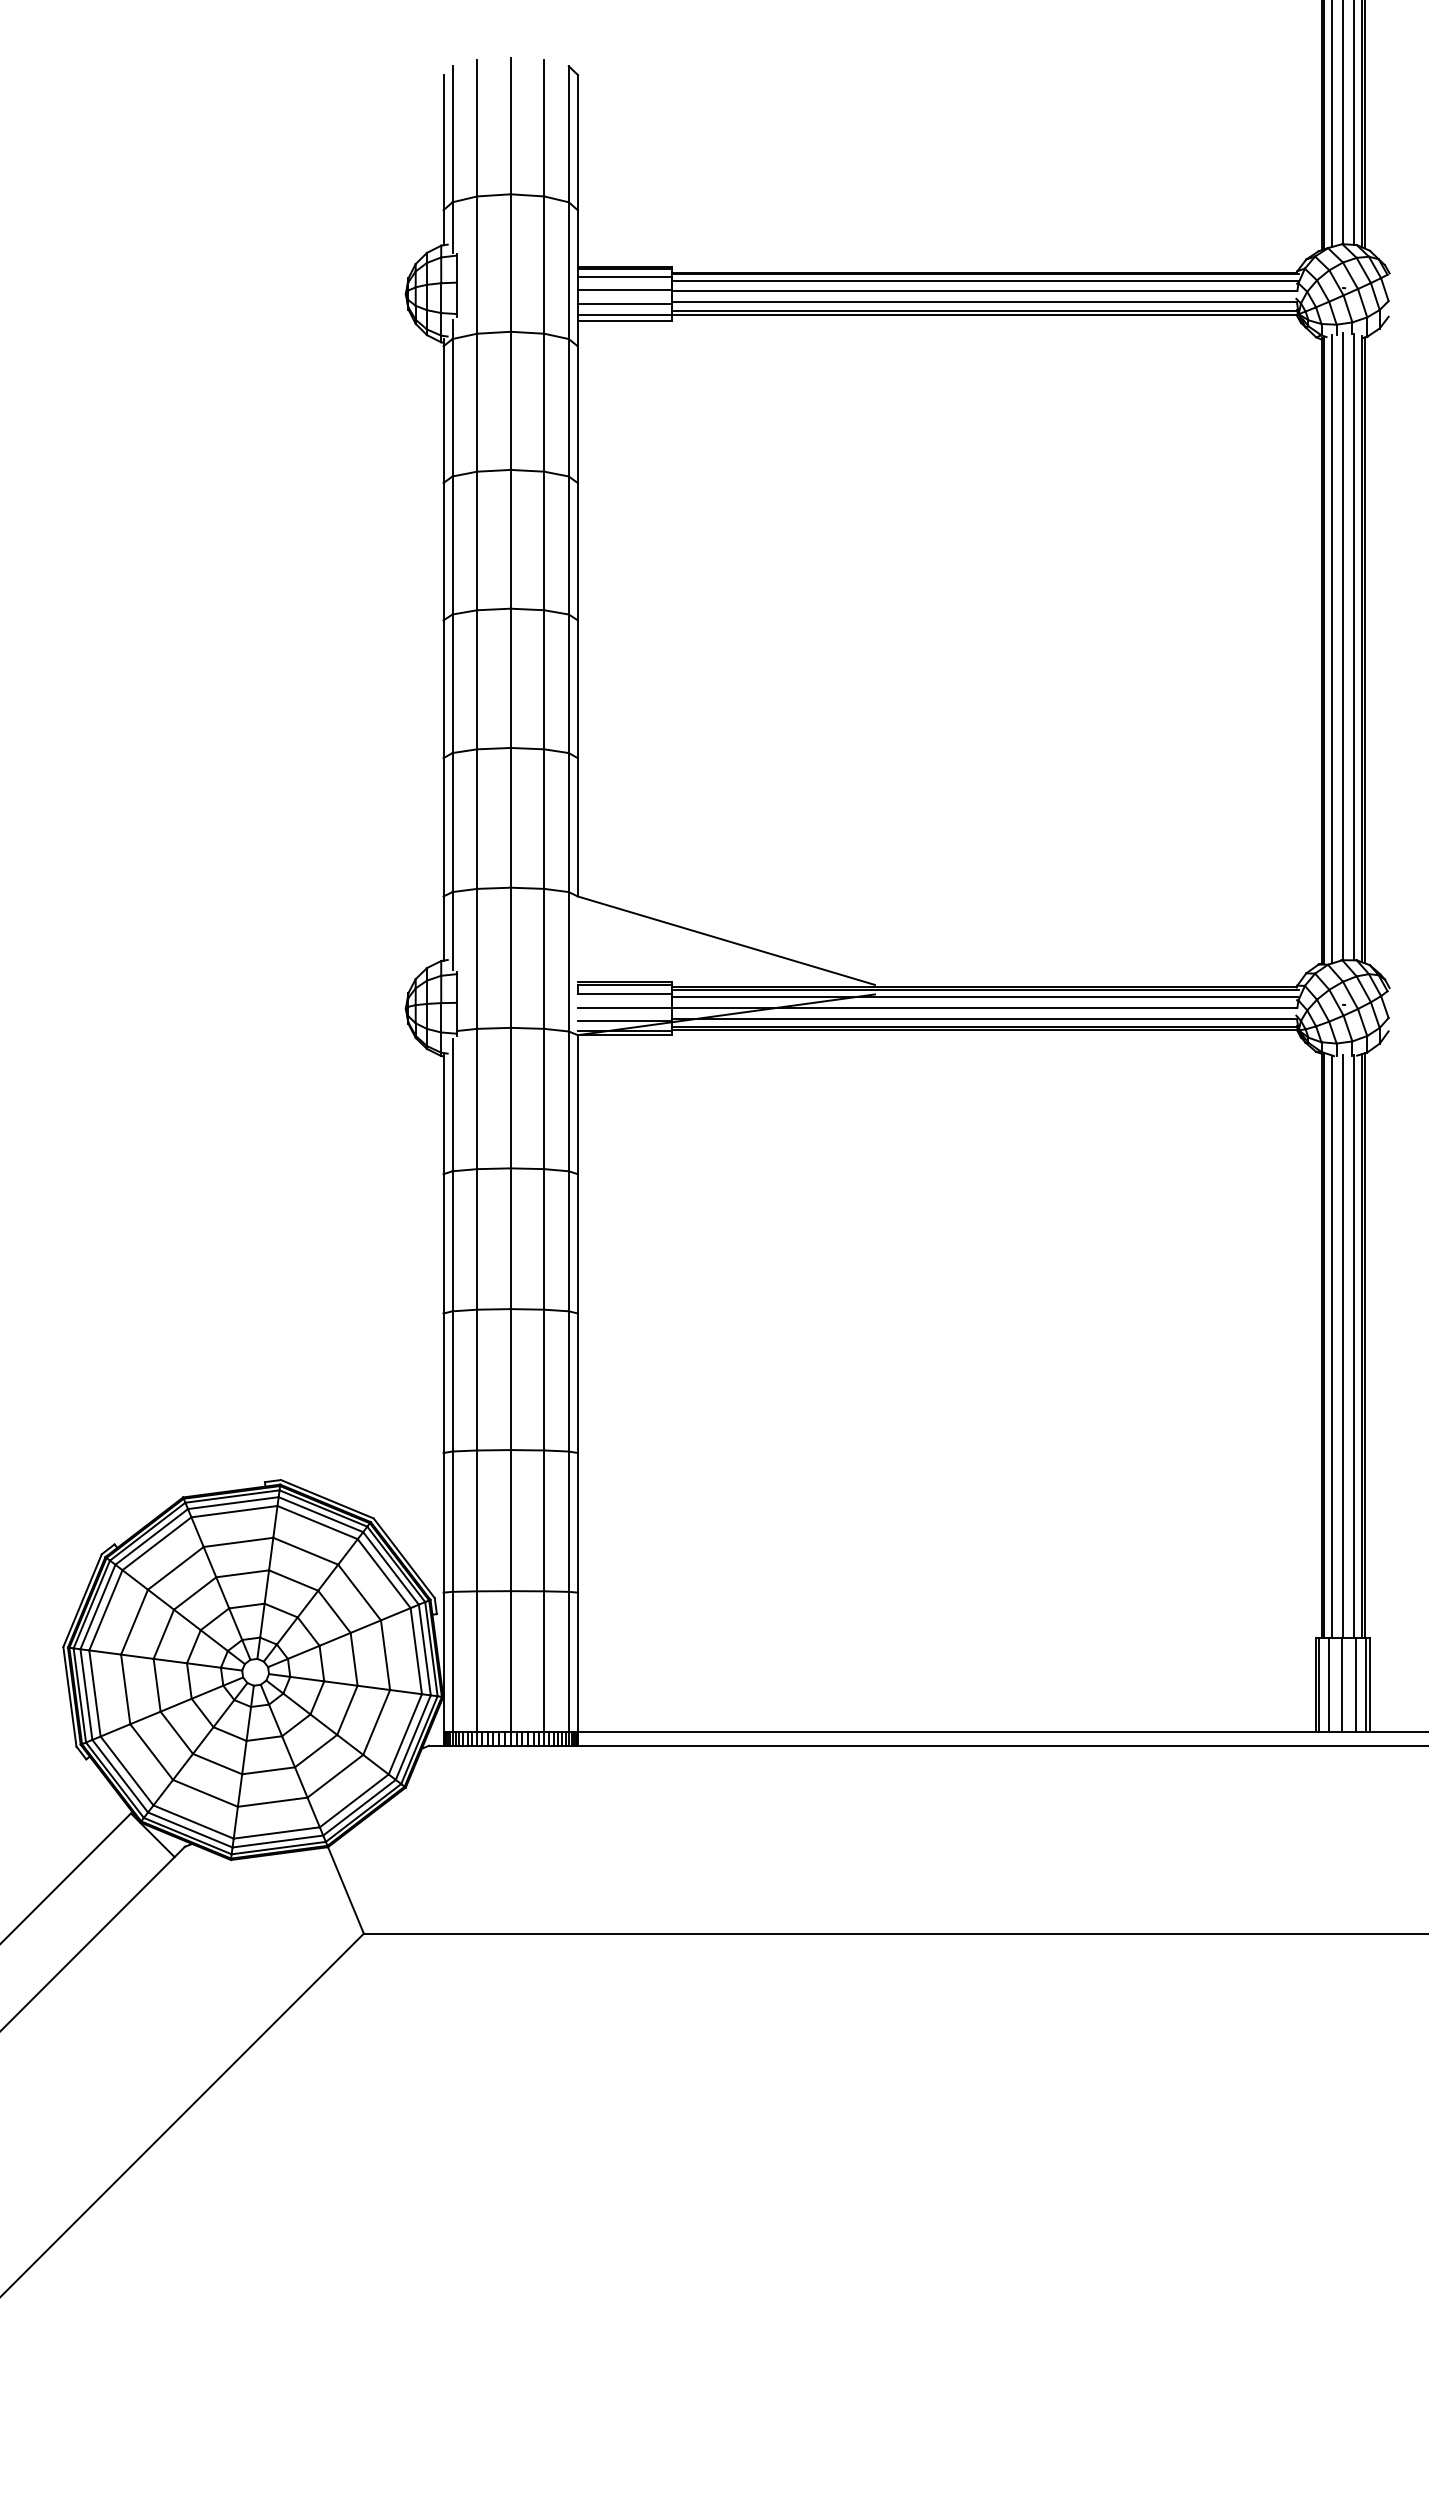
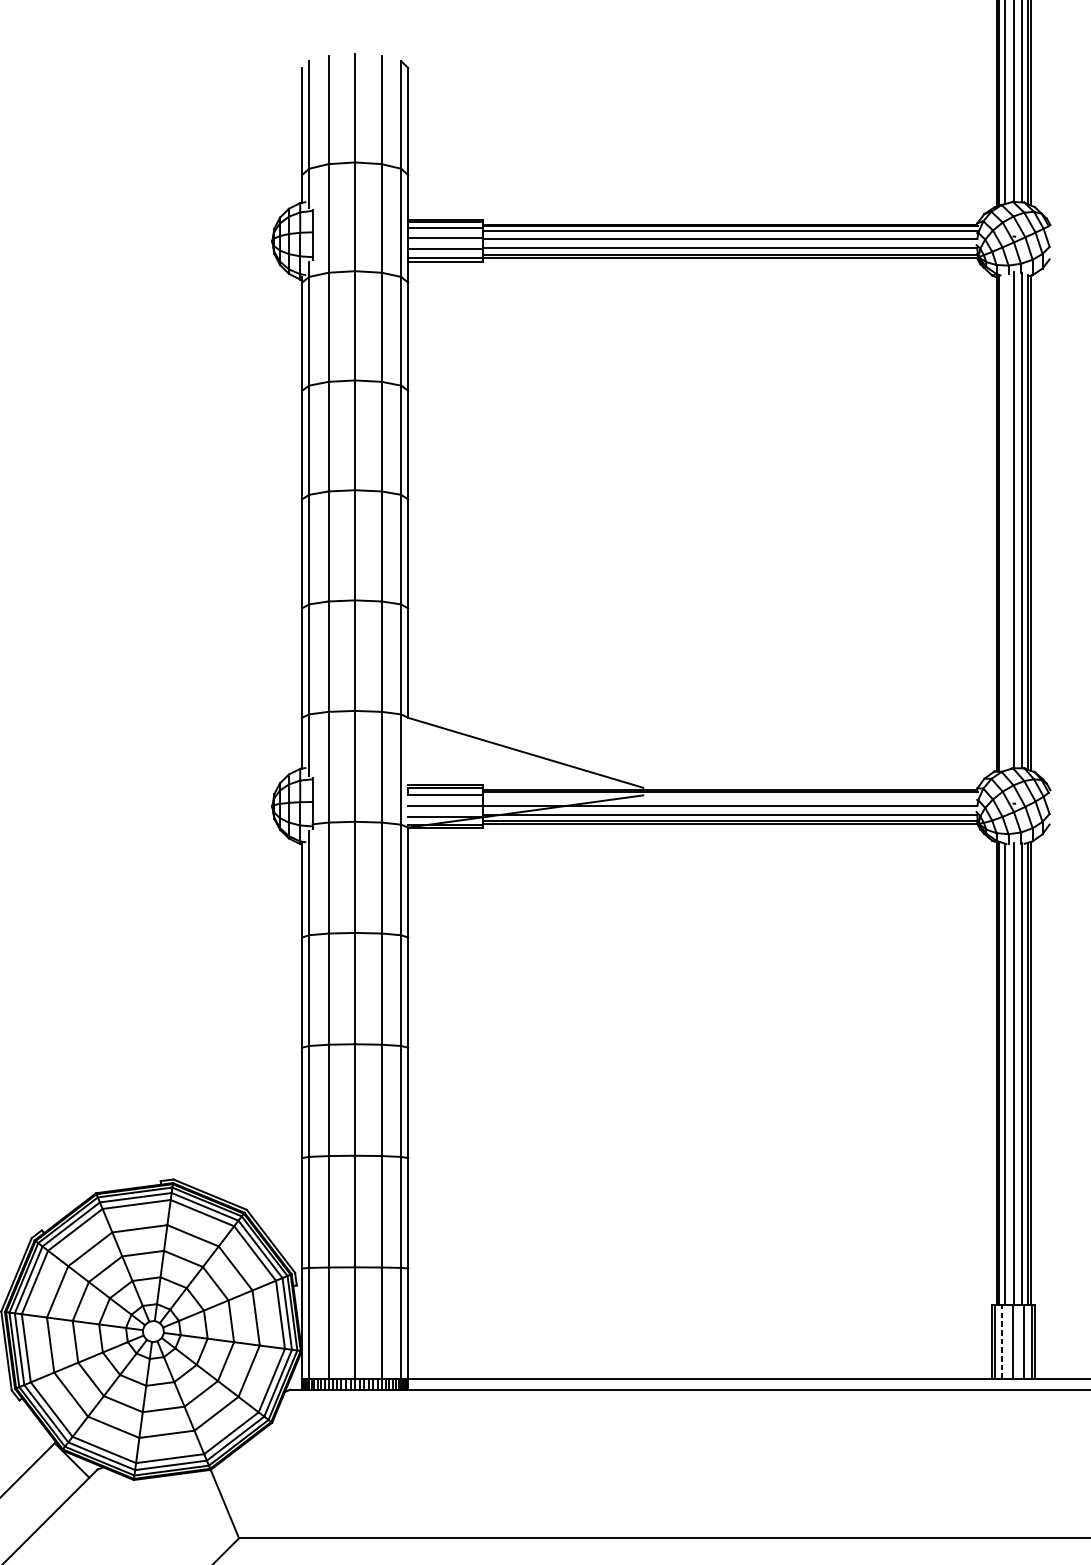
line: (1332, 648) -> (1005, 521), removed
line: (984, 997) -> (729, 797), removed
line: (1328, 1685) -> (1002, 1341), solid -> dashed

